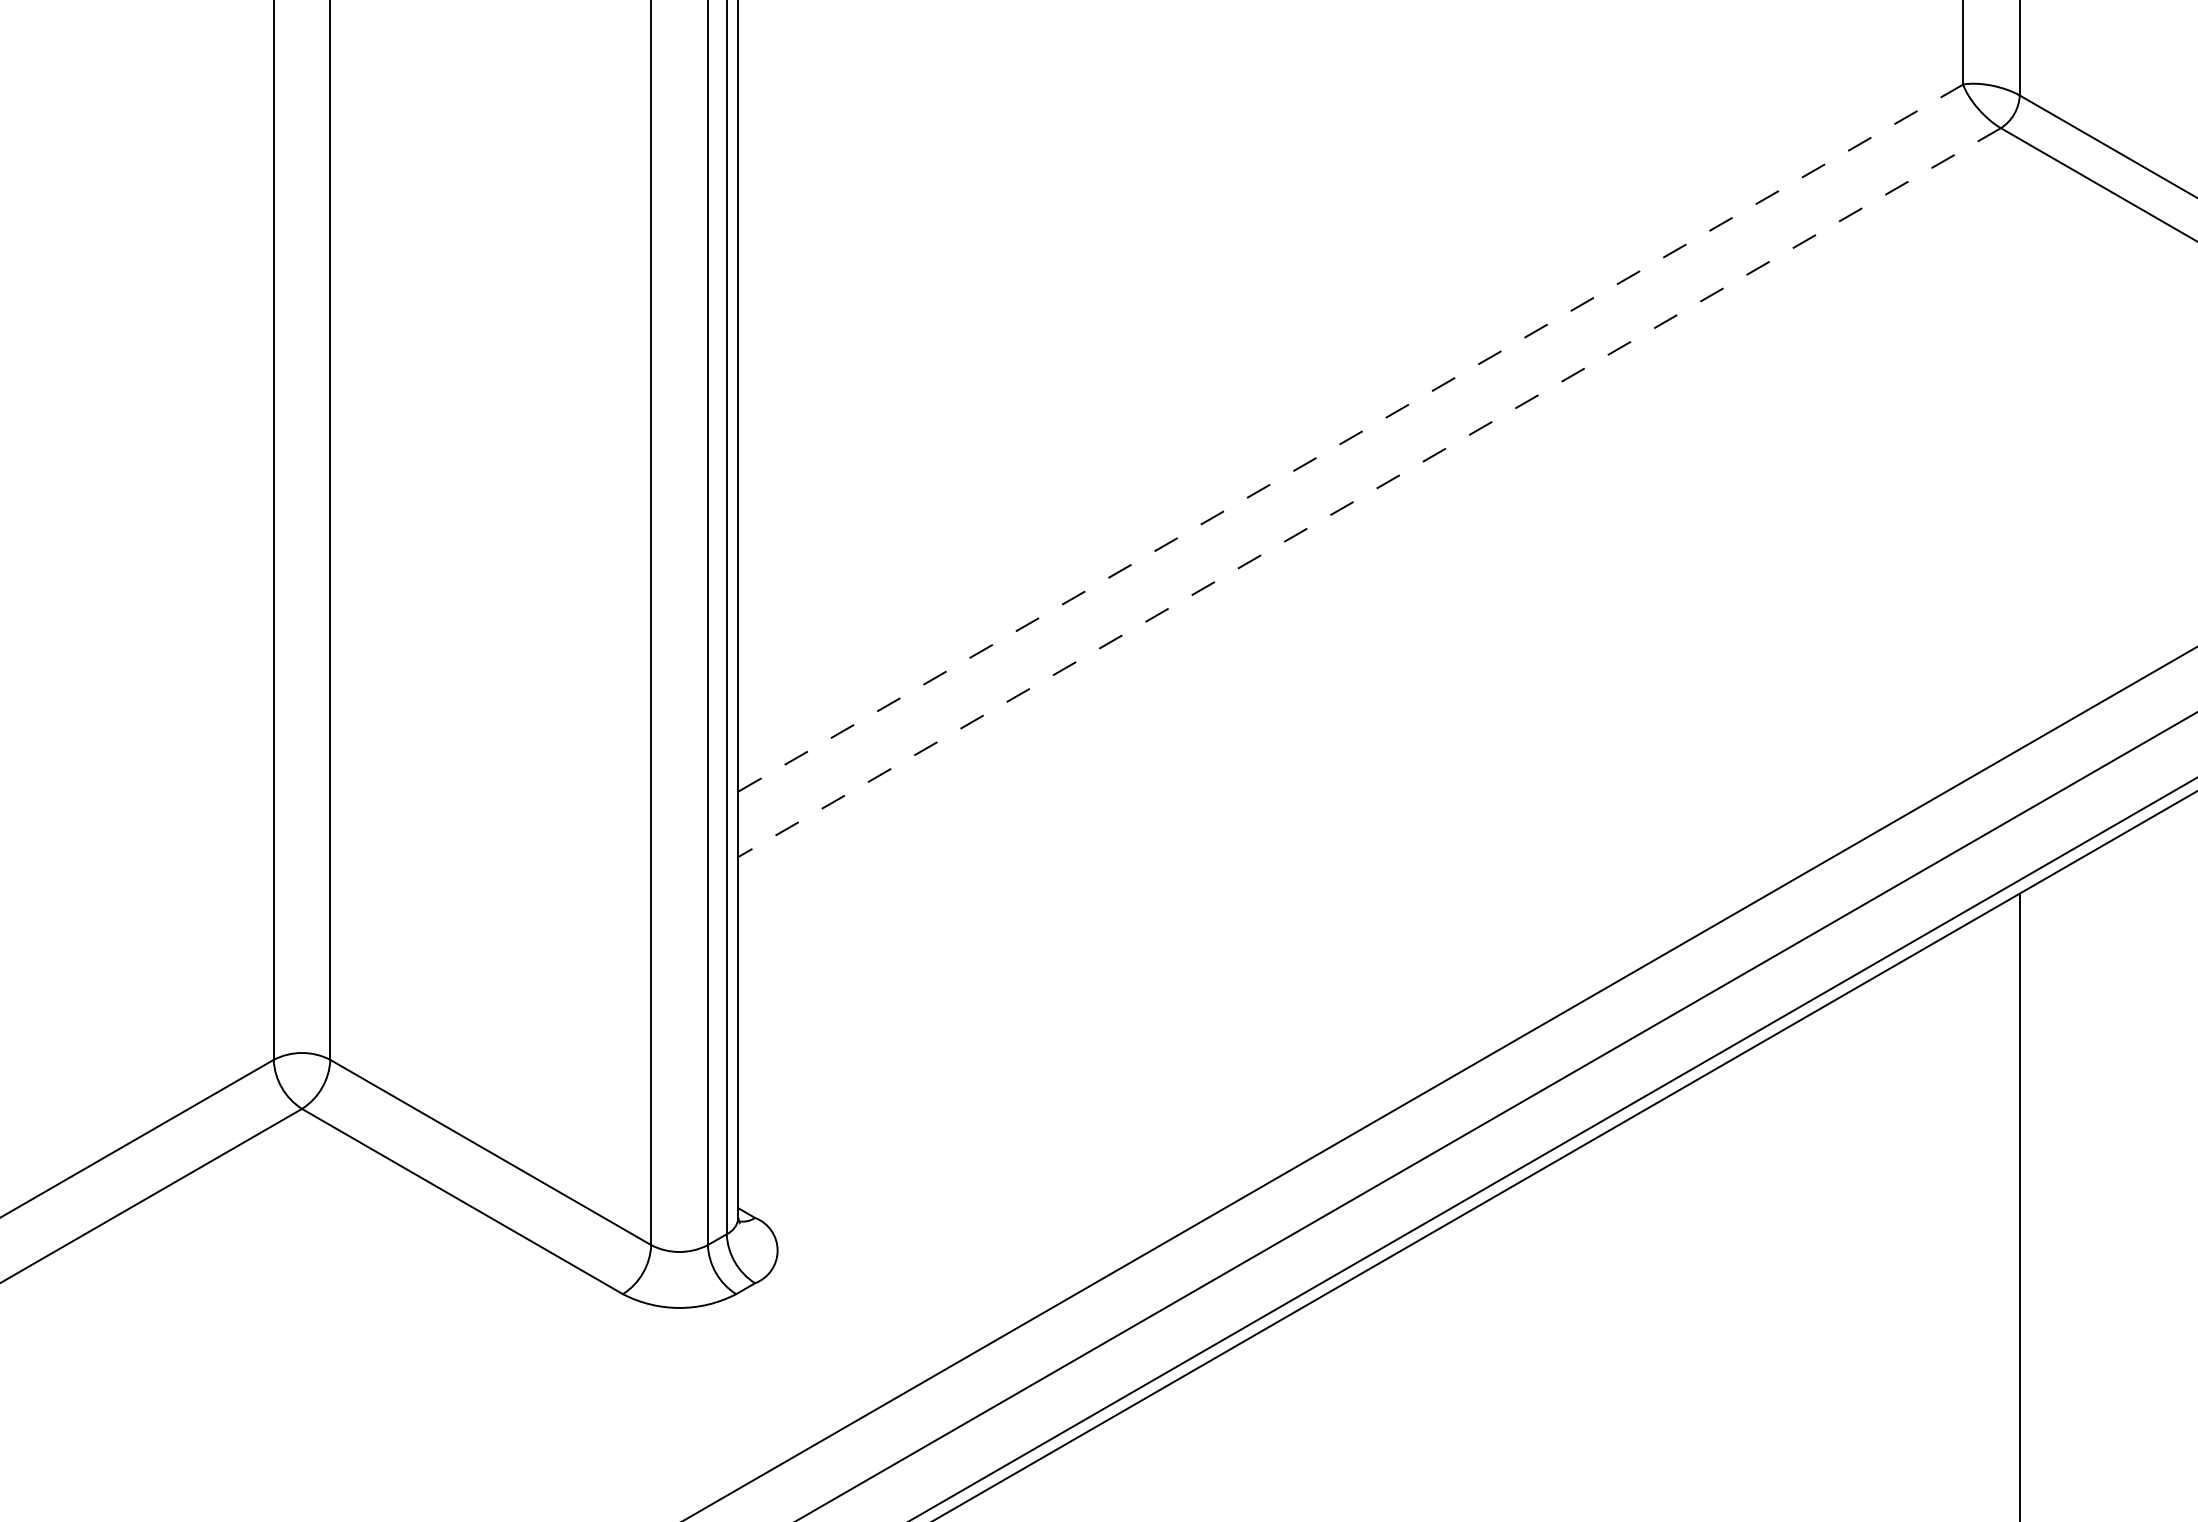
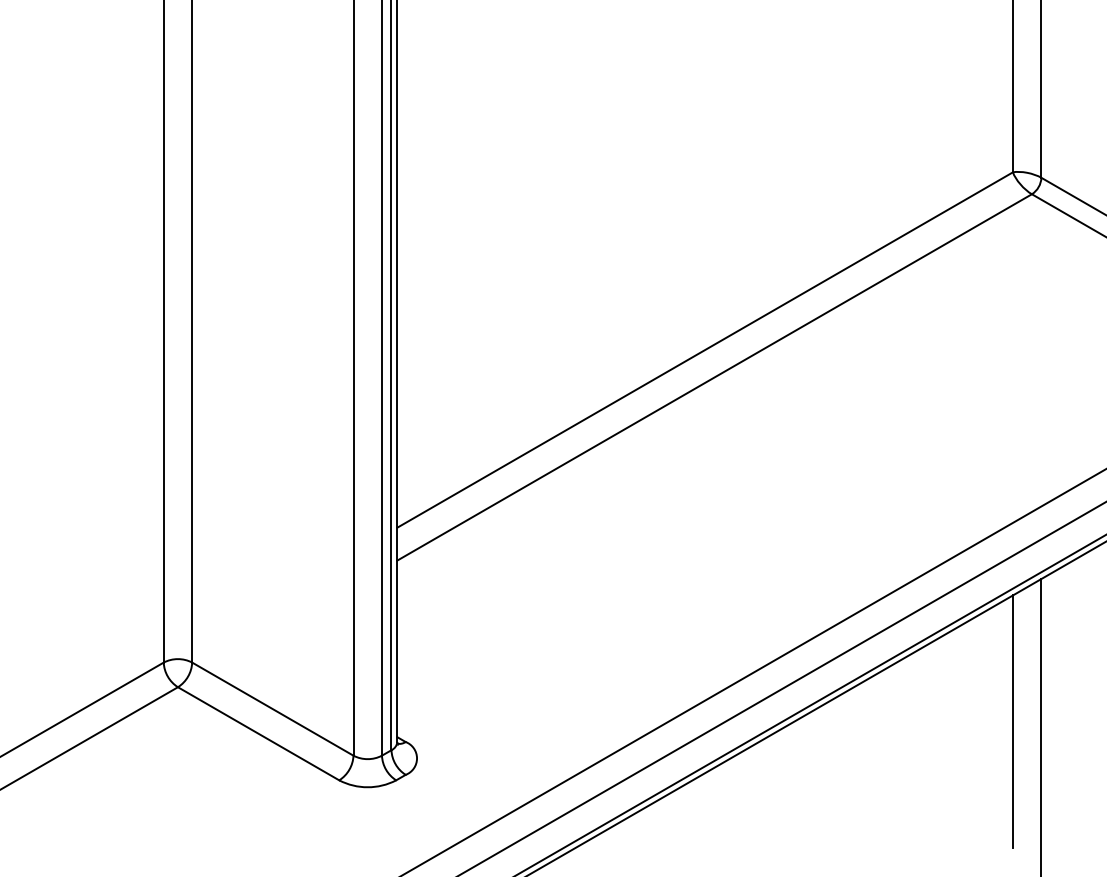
line: (1351, 437) -> (705, 349), dashed -> solid
line: (1369, 492) -> (714, 377), dashed -> solid
line: (1962, 1177) -> (1012, 721), added

